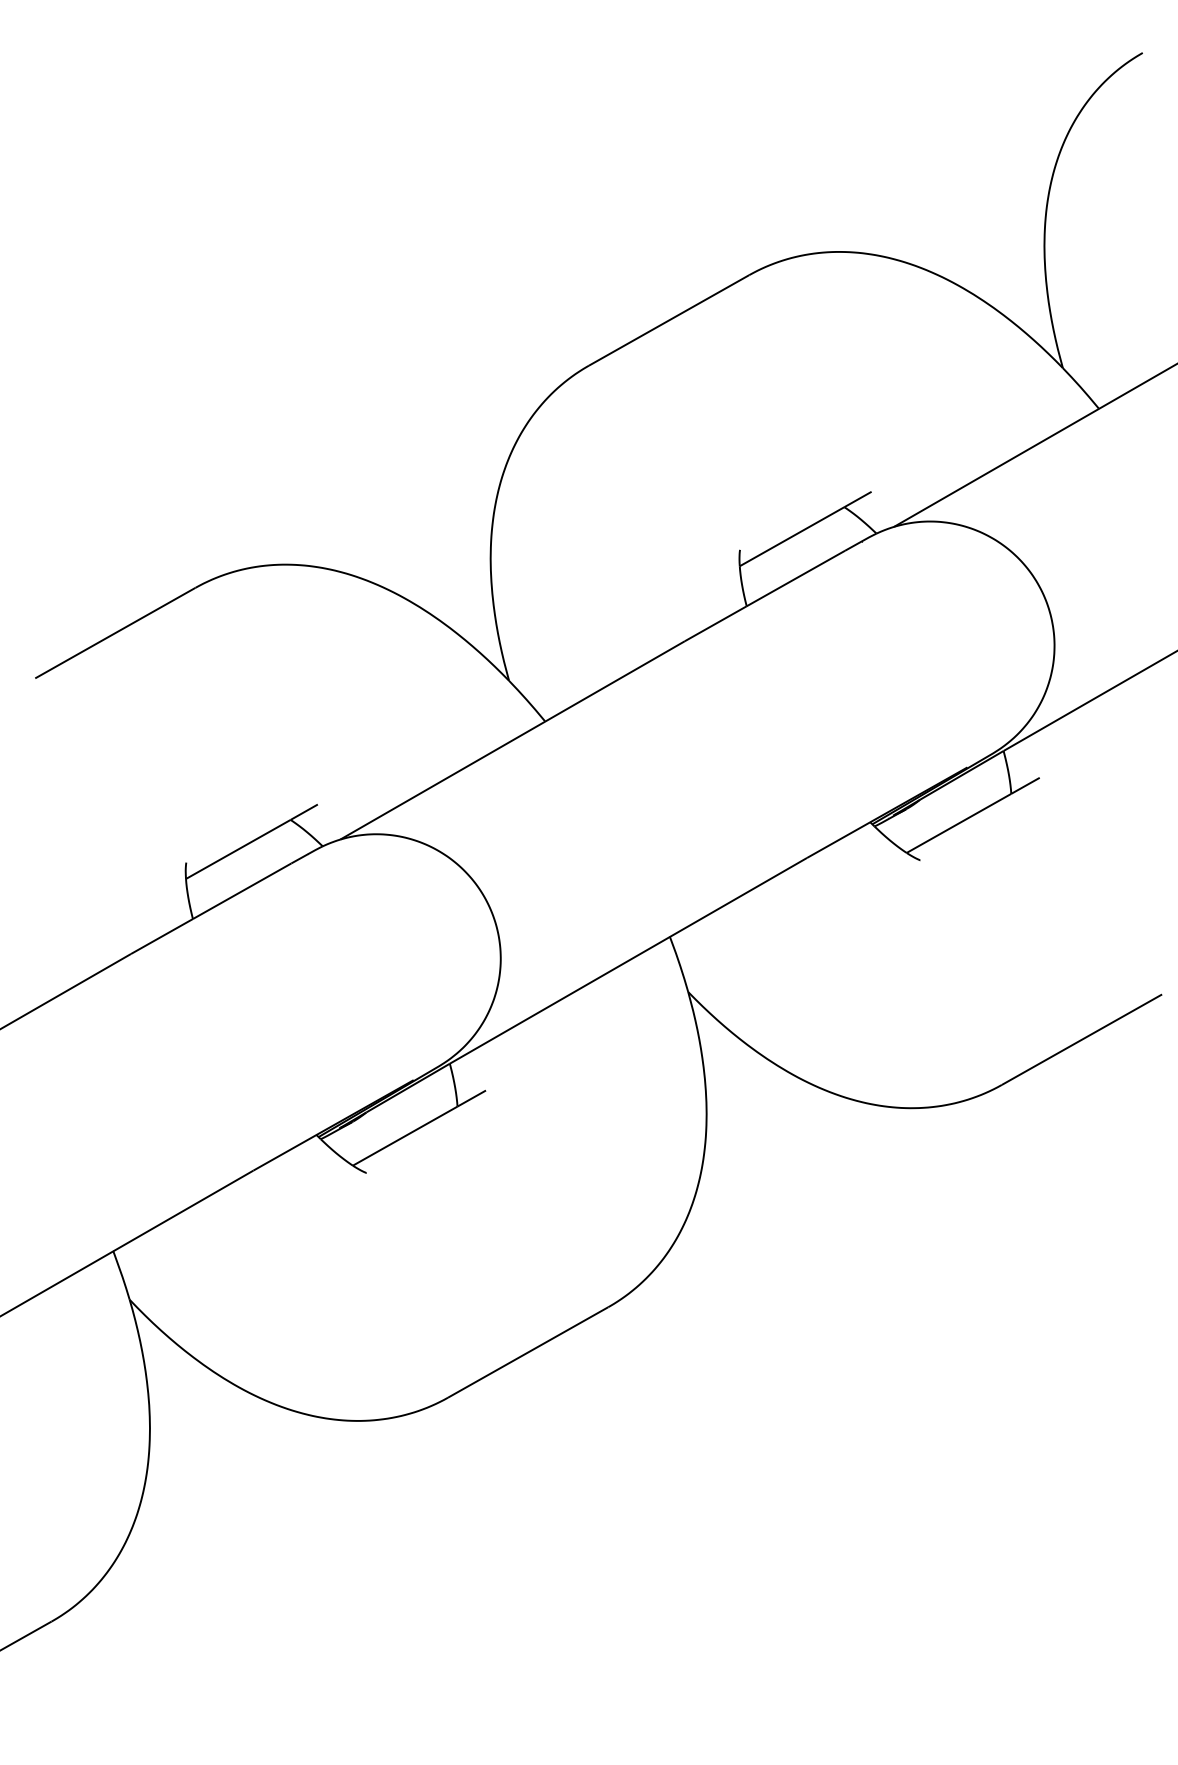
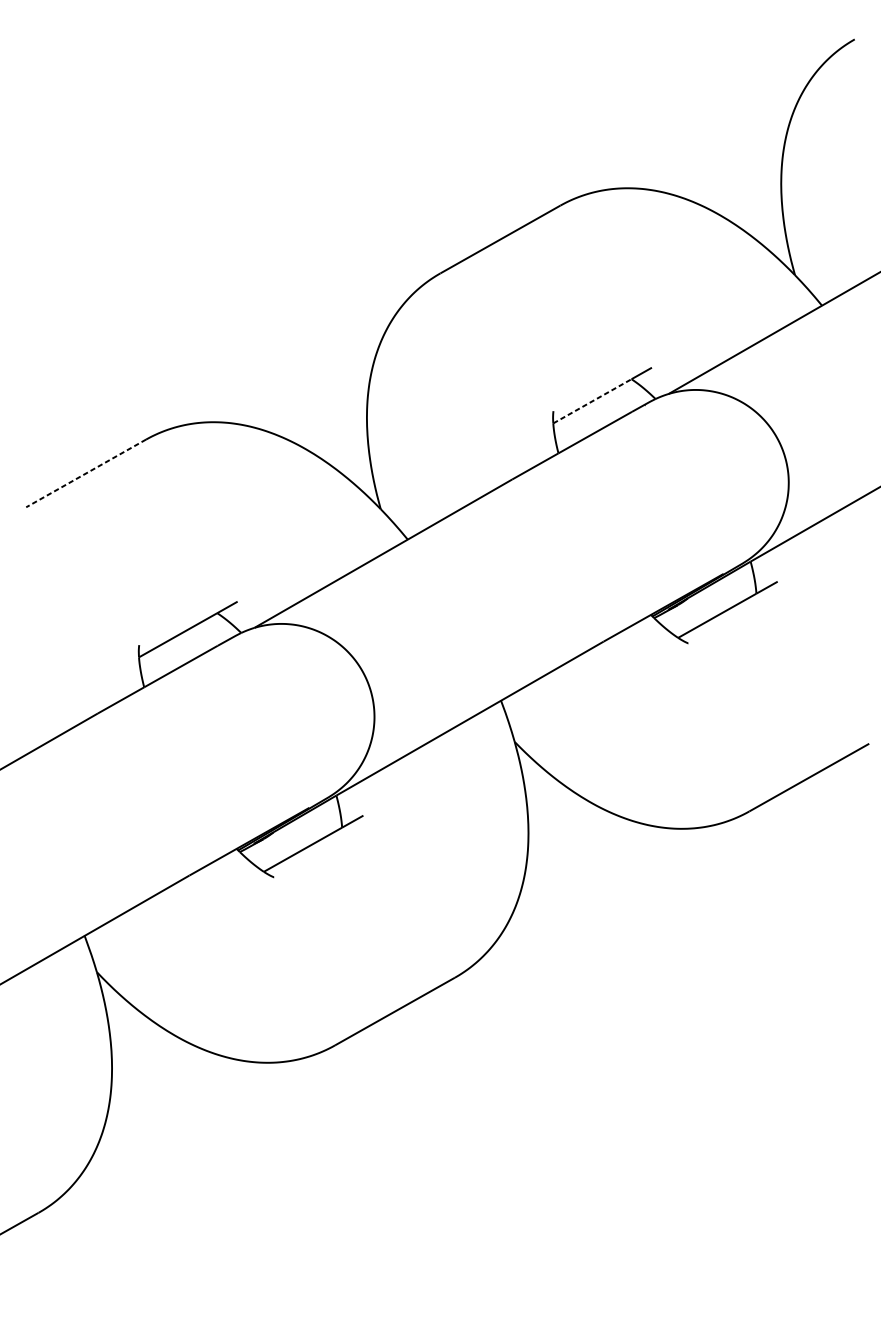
line: (792, 536) -> (592, 401), solid -> dashed
line: (114, 633) -> (85, 473), solid -> dashed

